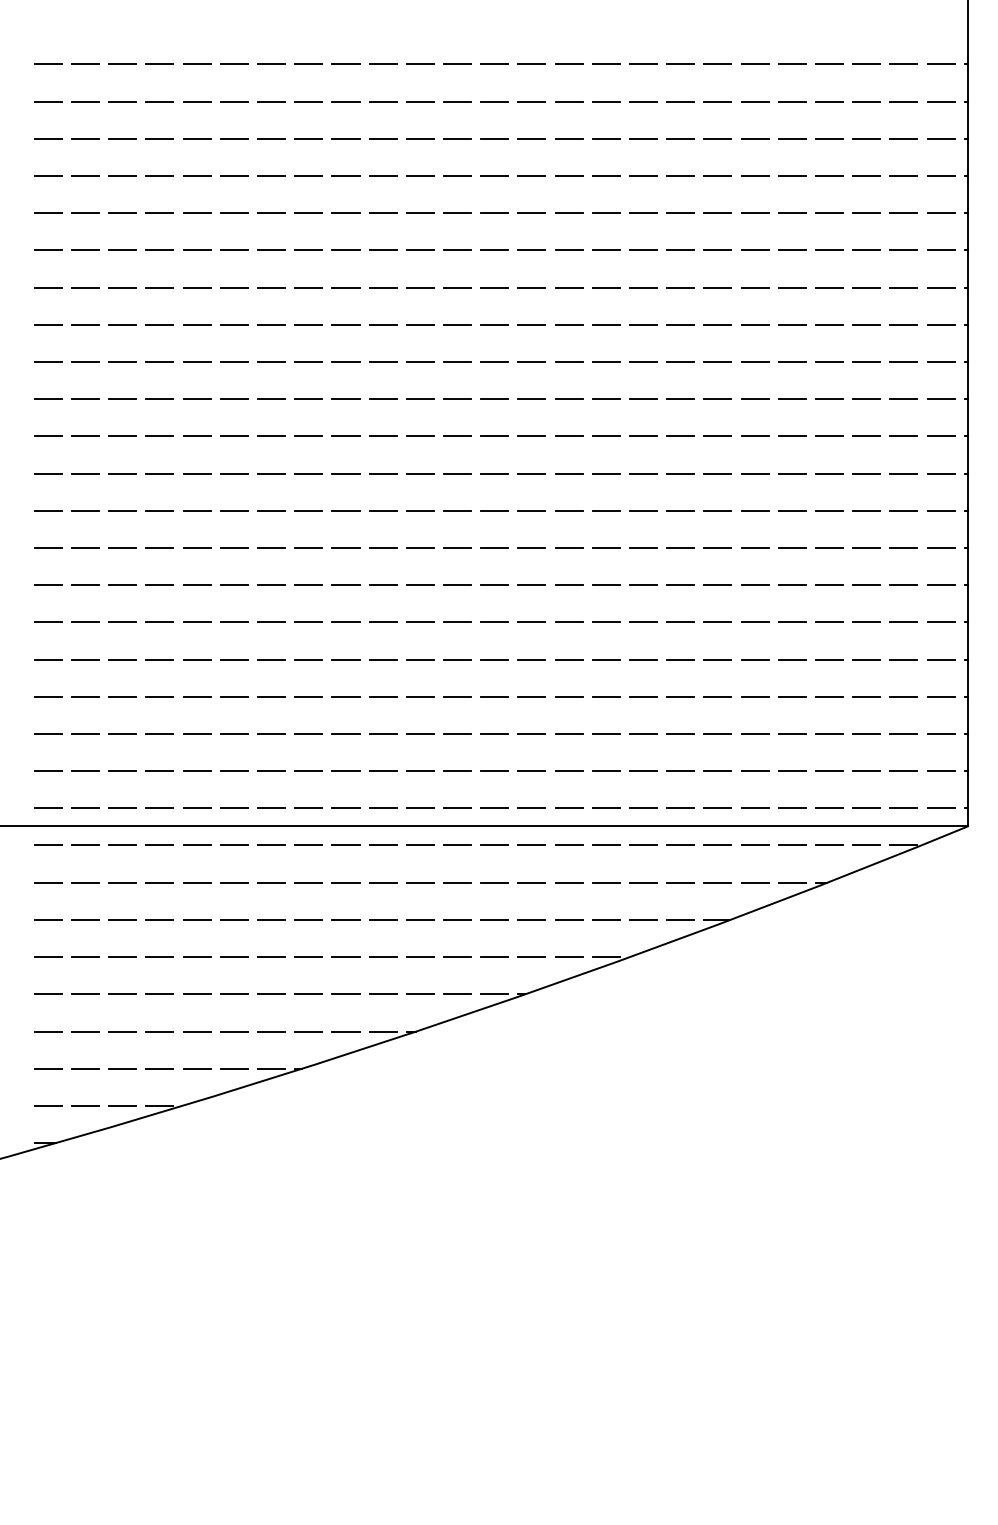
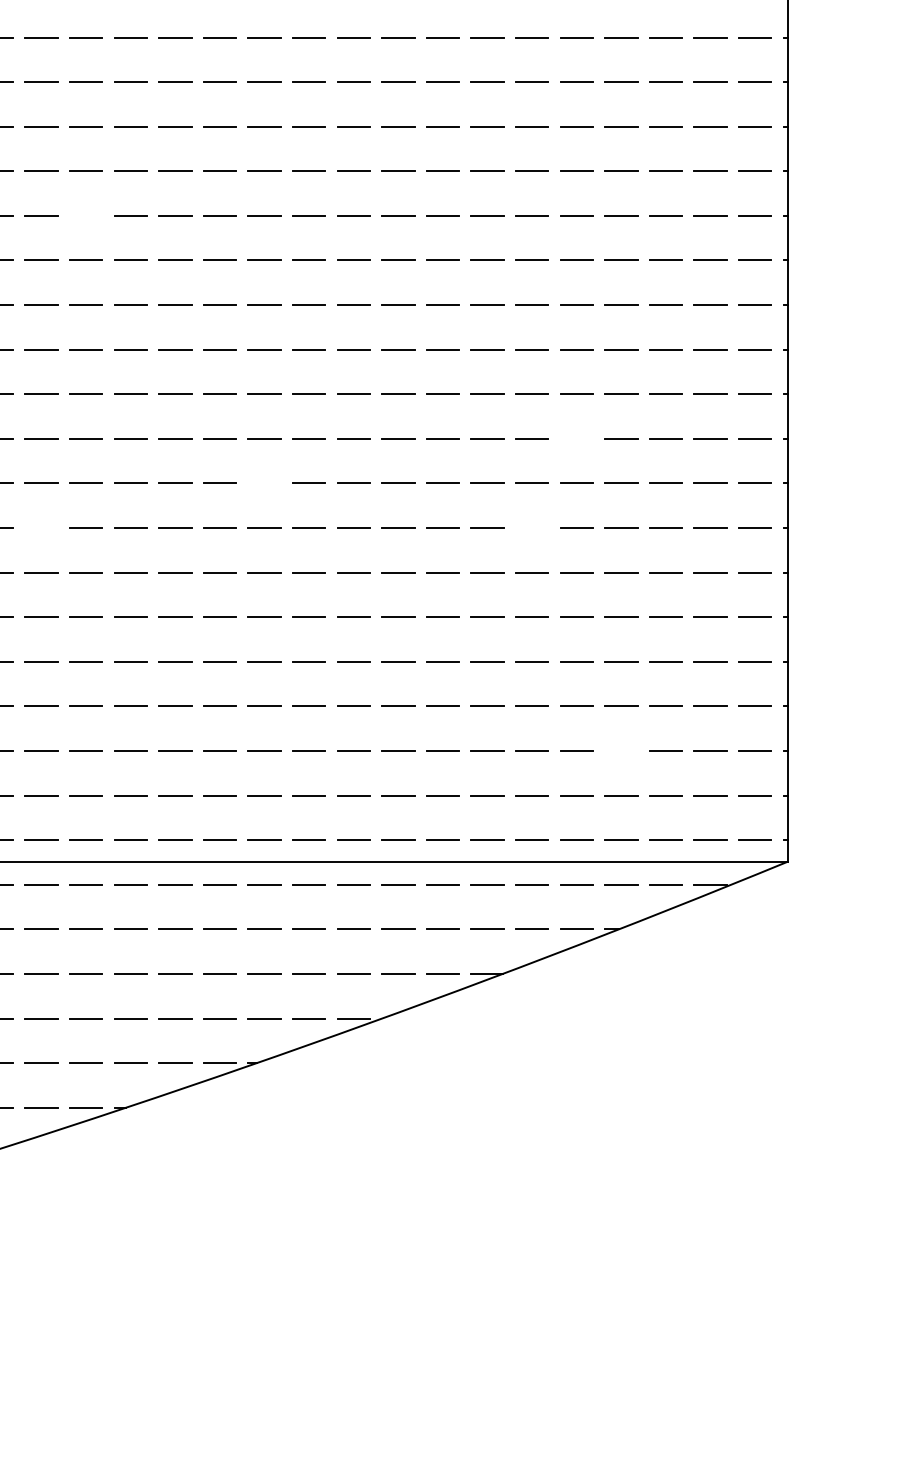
line: (382, 287) -> (85, 215), removed
line: (791, 473) -> (575, 438), removed
line: (531, 510) -> (264, 483), removed
line: (345, 547) -> (41, 527), removed
line: (754, 547) -> (531, 527), removed
line: (829, 733) -> (621, 750), removed

